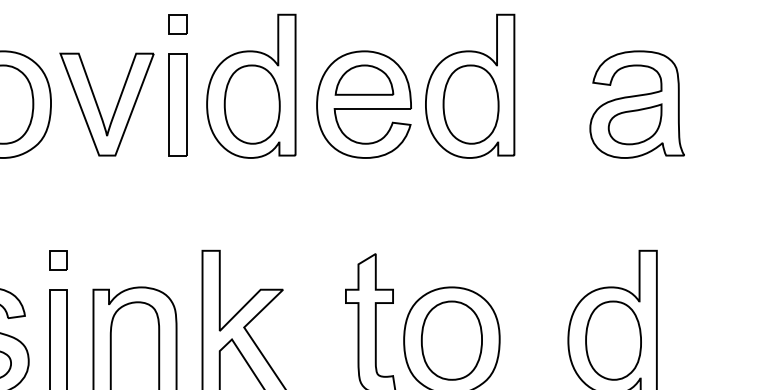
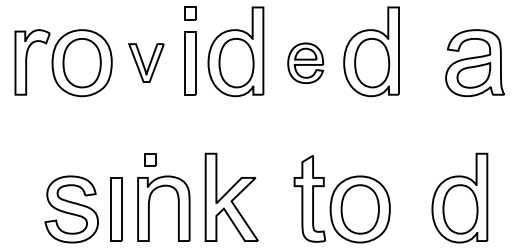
part: (106, 103) -> (146, 62), size x0.6
part: (363, 105) -> (305, 63), size x0.6
part: (58, 260) -> (150, 159), moved

